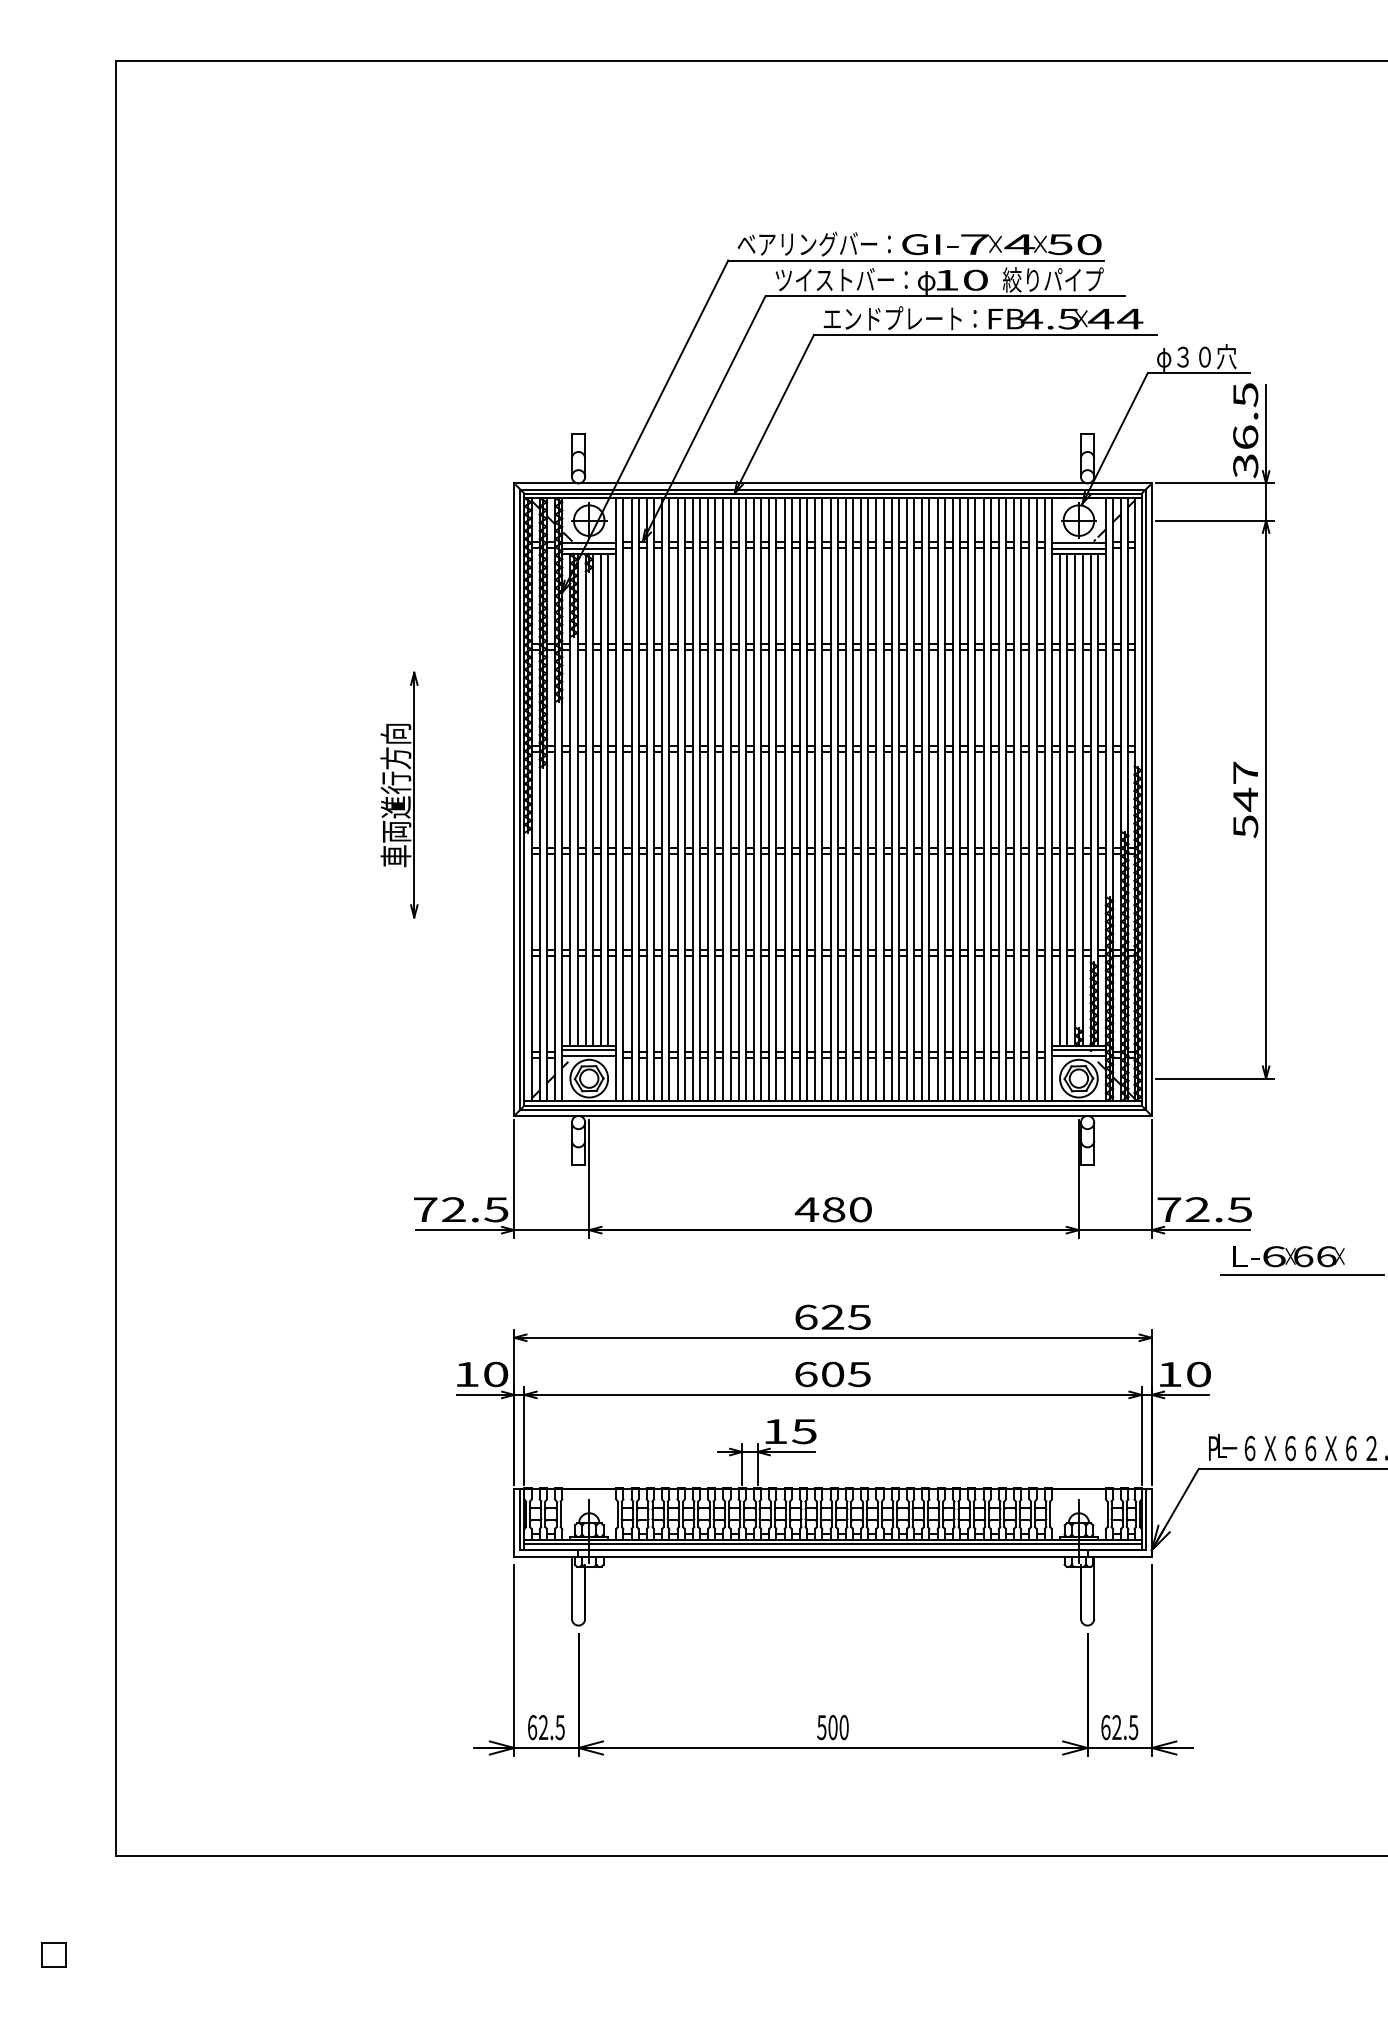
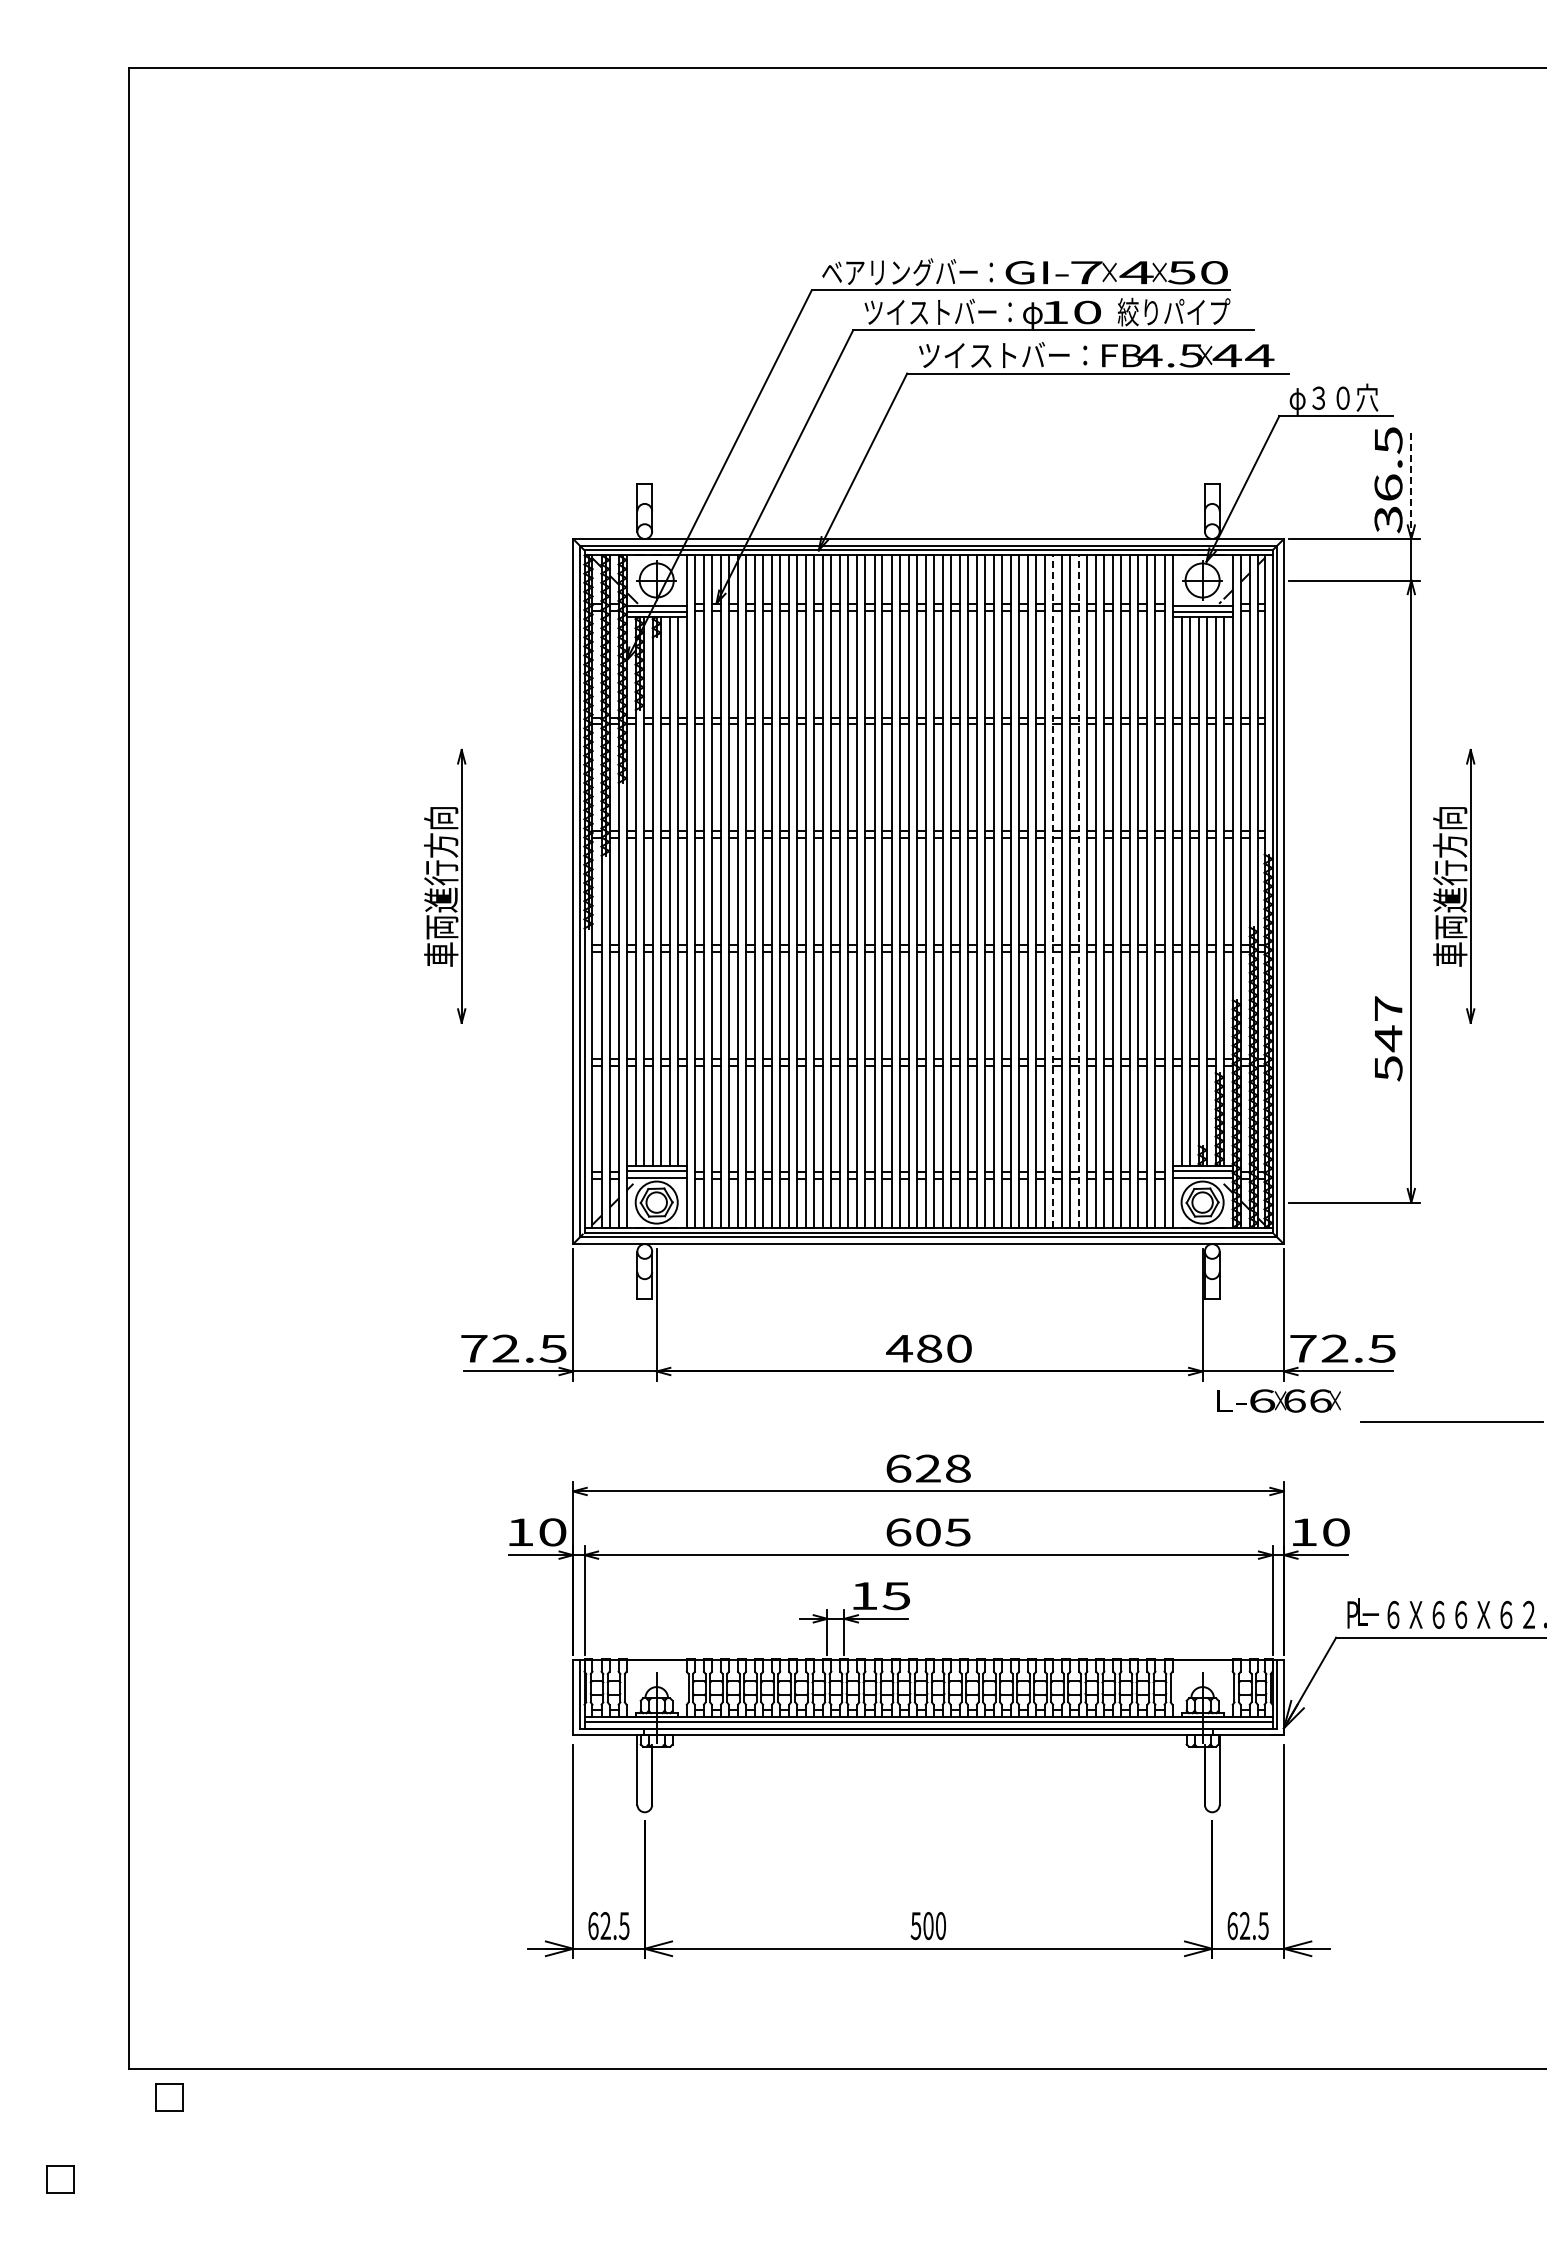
text: (900, 317) -> (1003, 354), エンドプレート： -> ツイストバー：
line: (1266, 434) -> (1411, 484), solid -> dashed
part: (1304, 795) -> (1454, 886), added
line: (945, 799) -> (1053, 891), solid -> dashed
line: (968, 799) -> (1079, 891), solid -> dashed
text: (1245, 799) -> (1388, 1038), moved
text: (1288, 1256) -> (1278, 1400), moved
text: (859, 1317) -> (957, 1468), 625 -> 628
part: (152, 1881) -> (169, 2097), added

